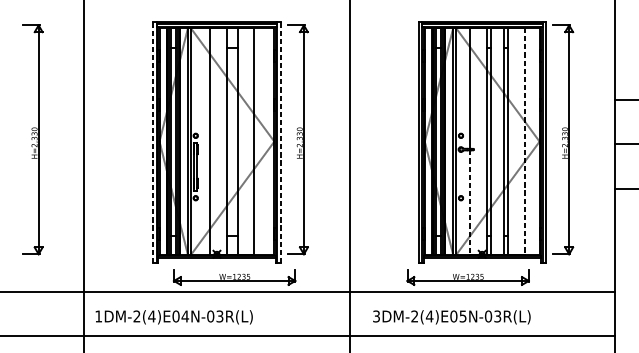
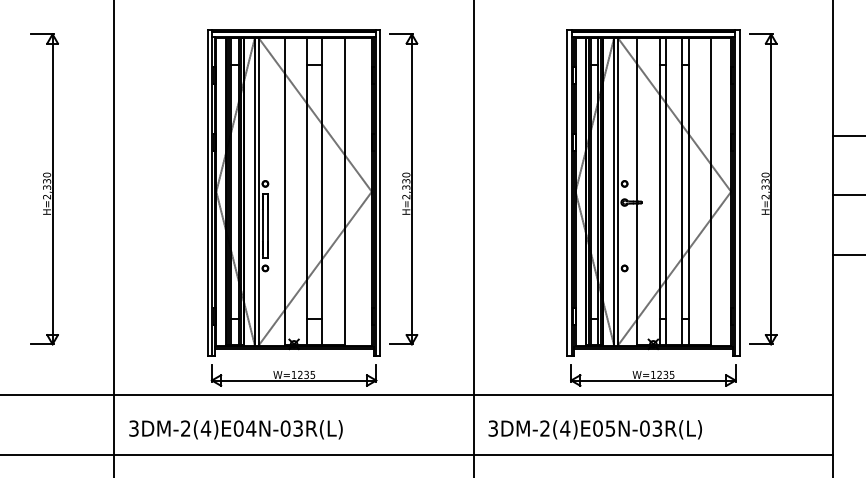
line: (525, 141) -> (711, 191), dashed -> solid
line: (153, 142) -> (207, 193), dashed -> solid
line: (280, 142) -> (380, 193), dashed -> solid
line: (469, 203) -> (636, 275), dashed -> solid
part: (234, 277) -> (293, 375), moved
part: (468, 277) -> (653, 375), moved
text: (98, 316) -> (133, 428), 1DM-2(4)E04N-03R(L) -> 3DM-2(4)E04N-03R(L)
text: (451, 317) -> (594, 429), moved

